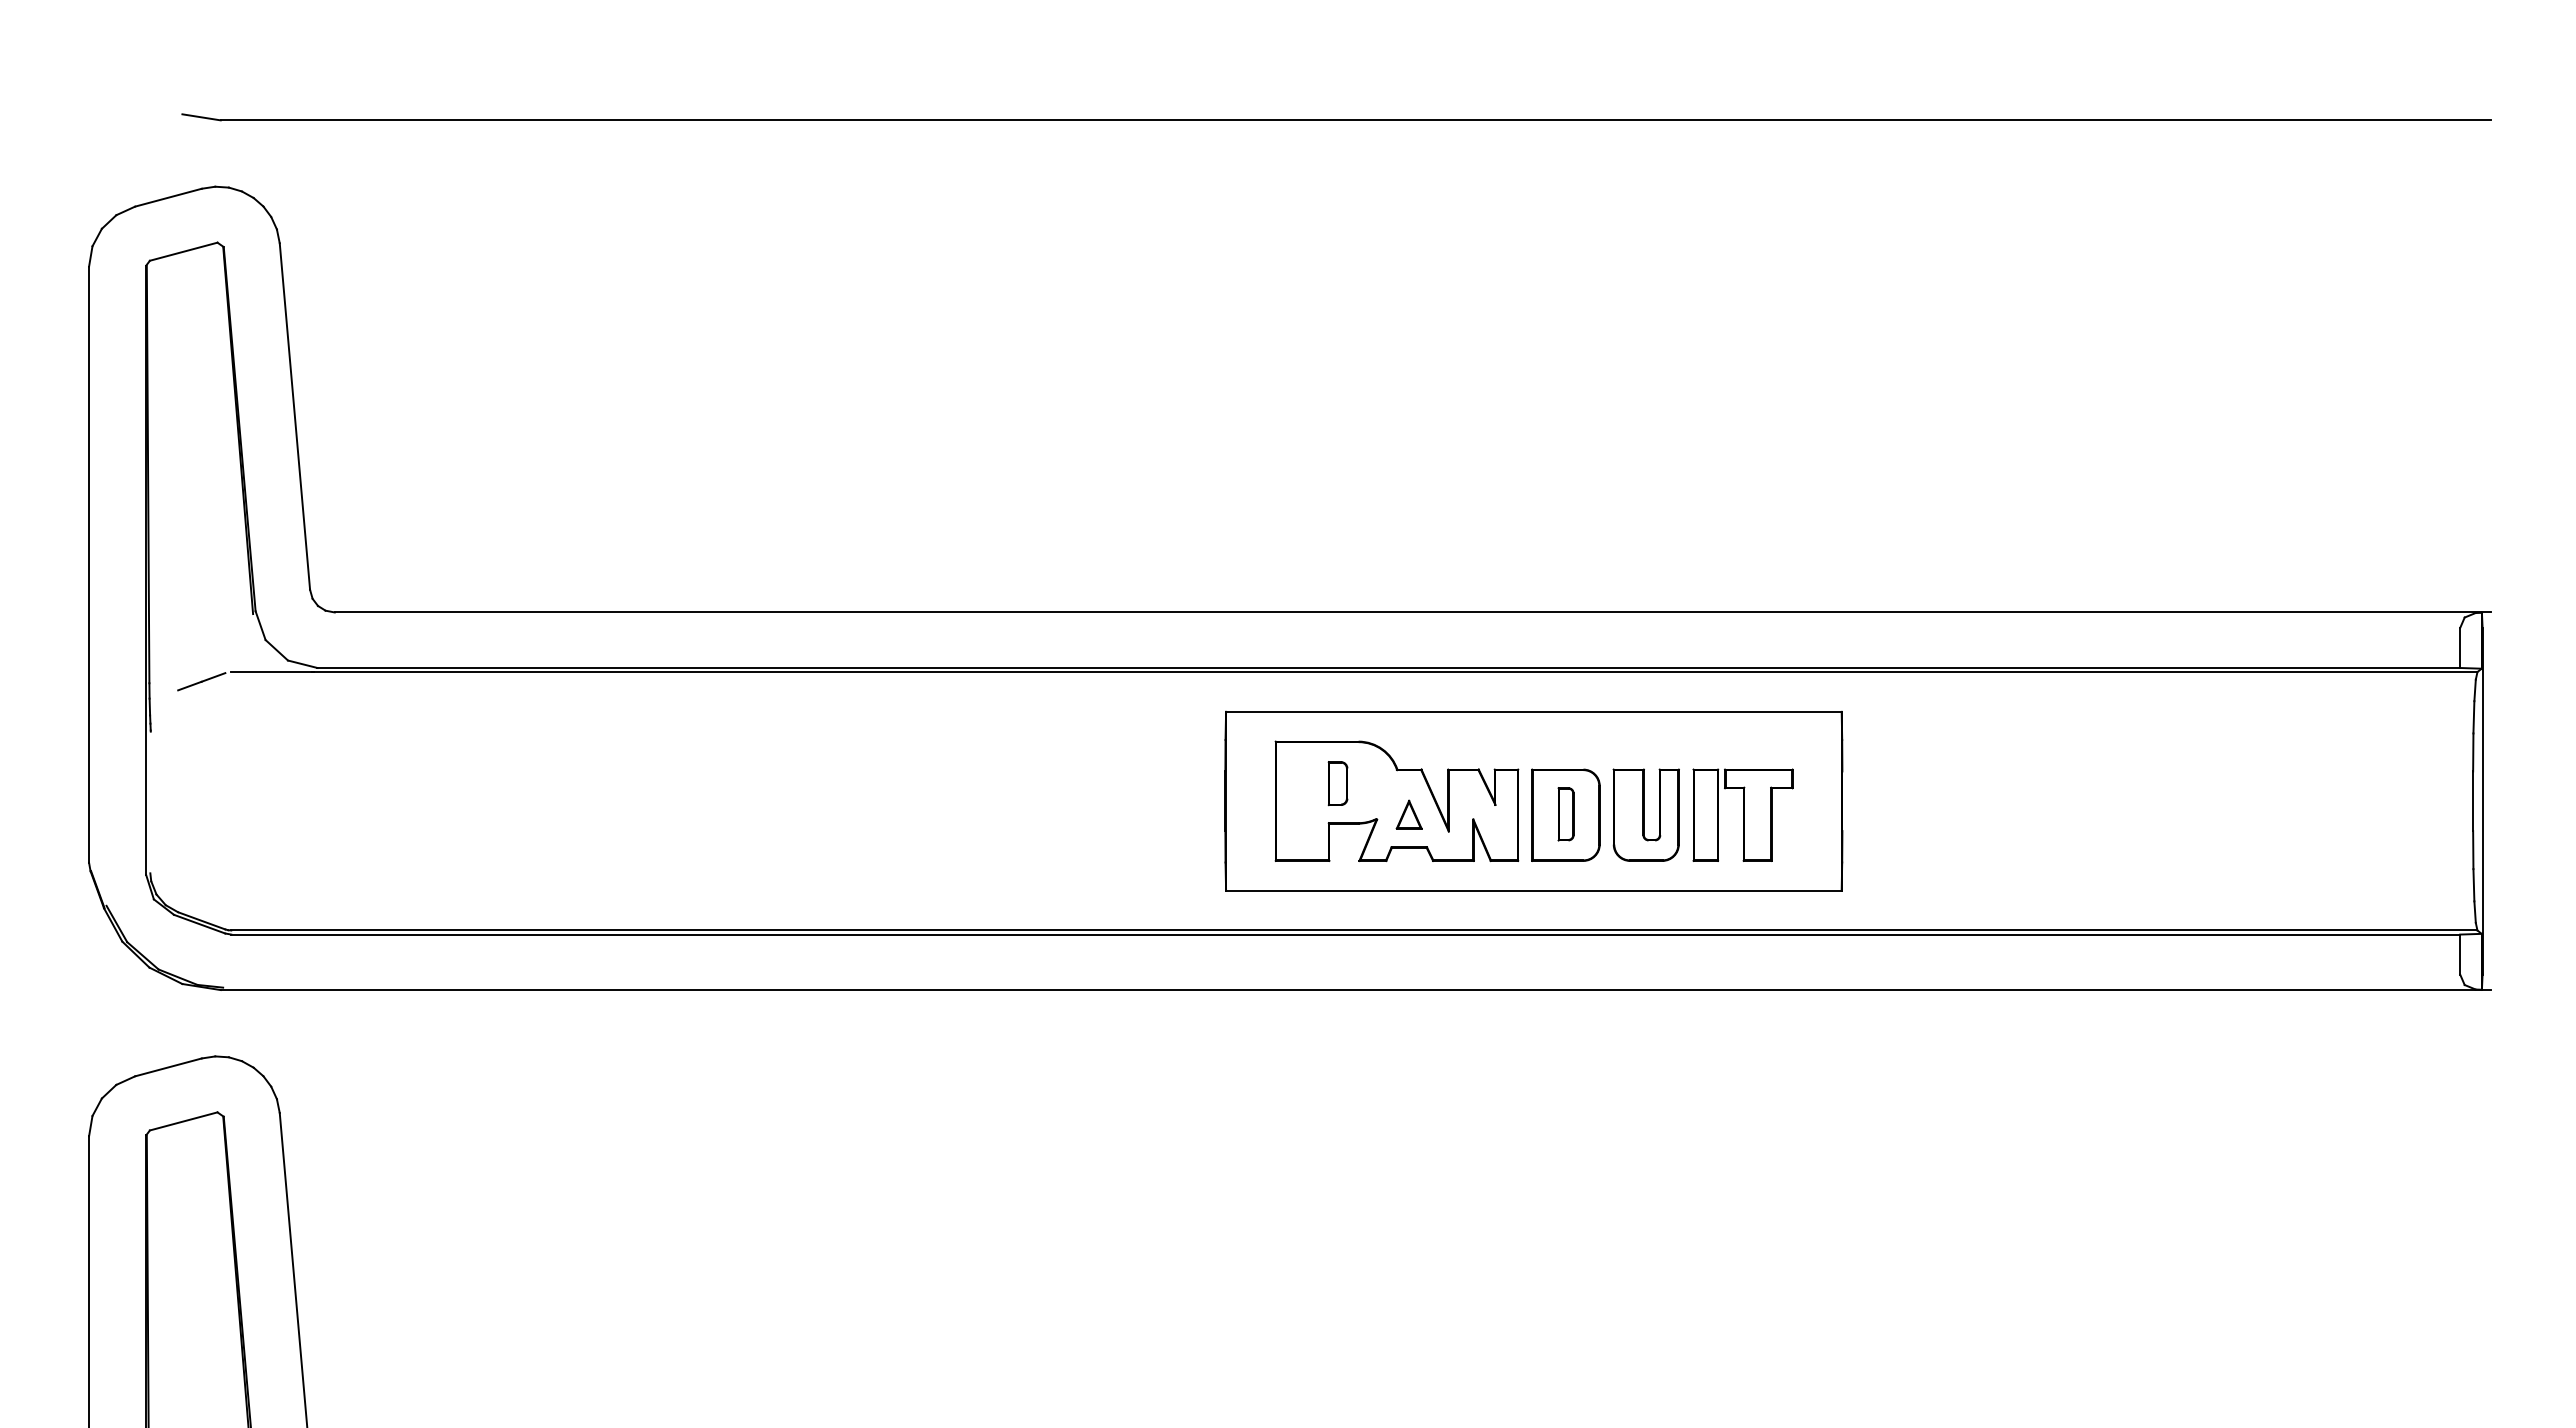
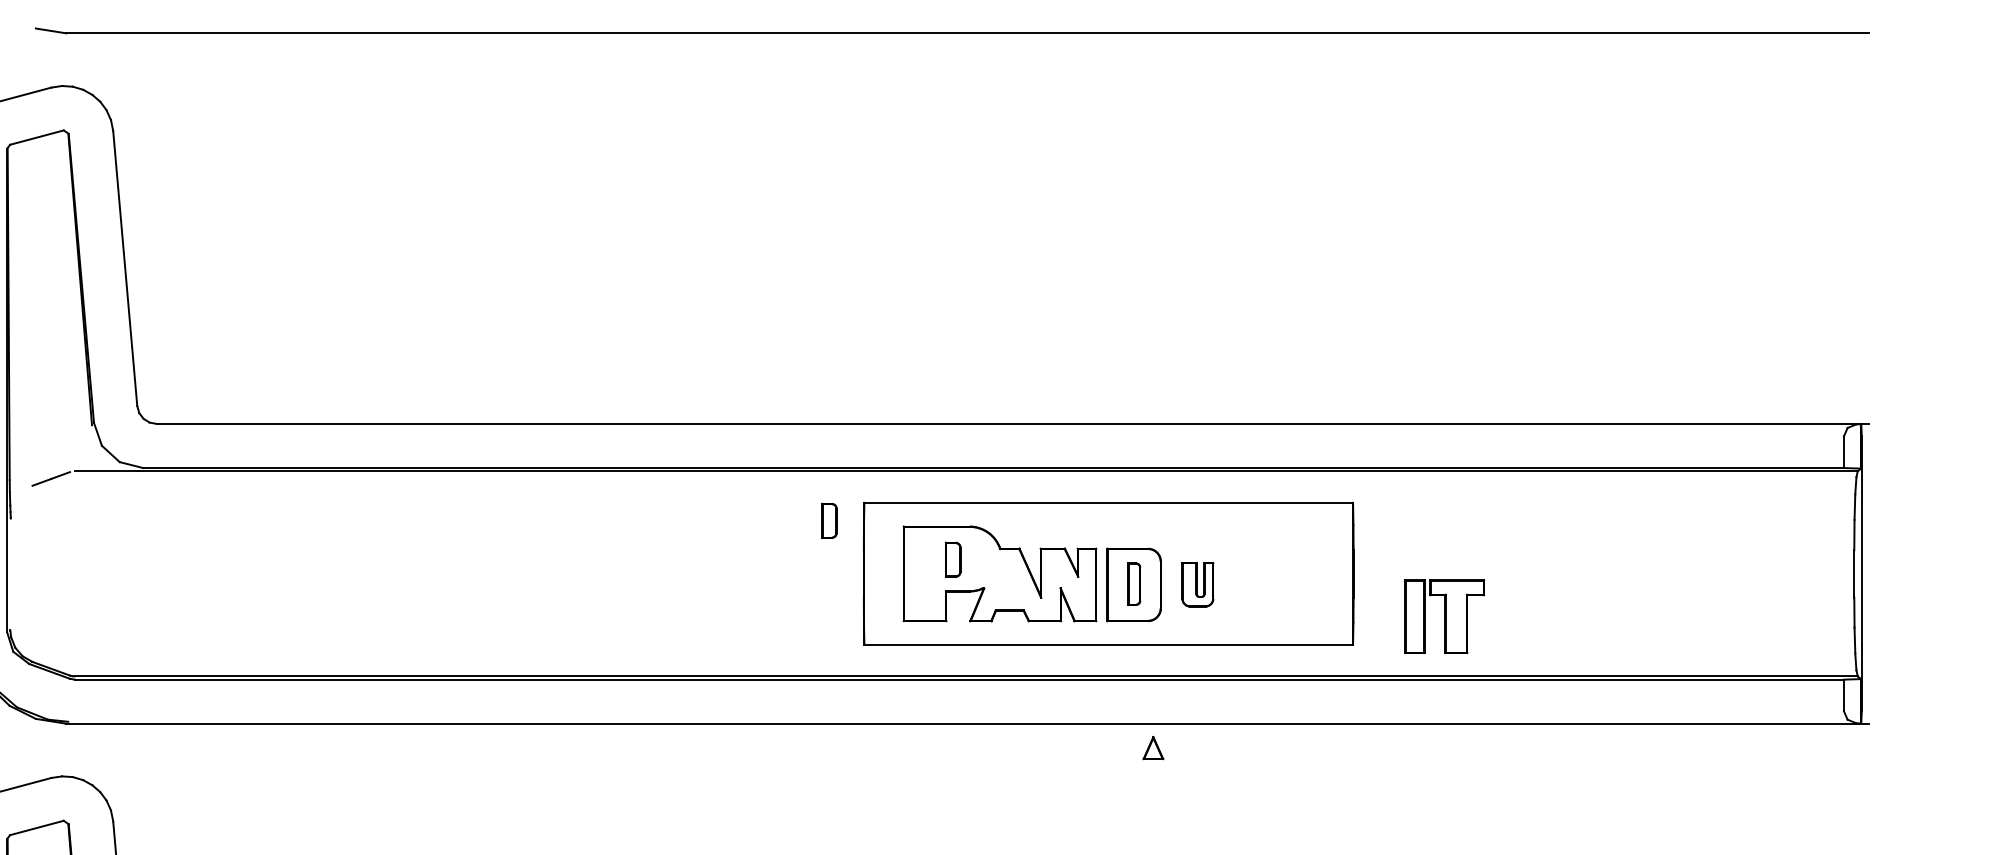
part: (1181, 734) -> (828, 520), added
part: (1408, 814) -> (1152, 747), moved
part: (1645, 814) -> (1197, 584), size x0.6
part: (1742, 814) -> (1444, 616), moved

